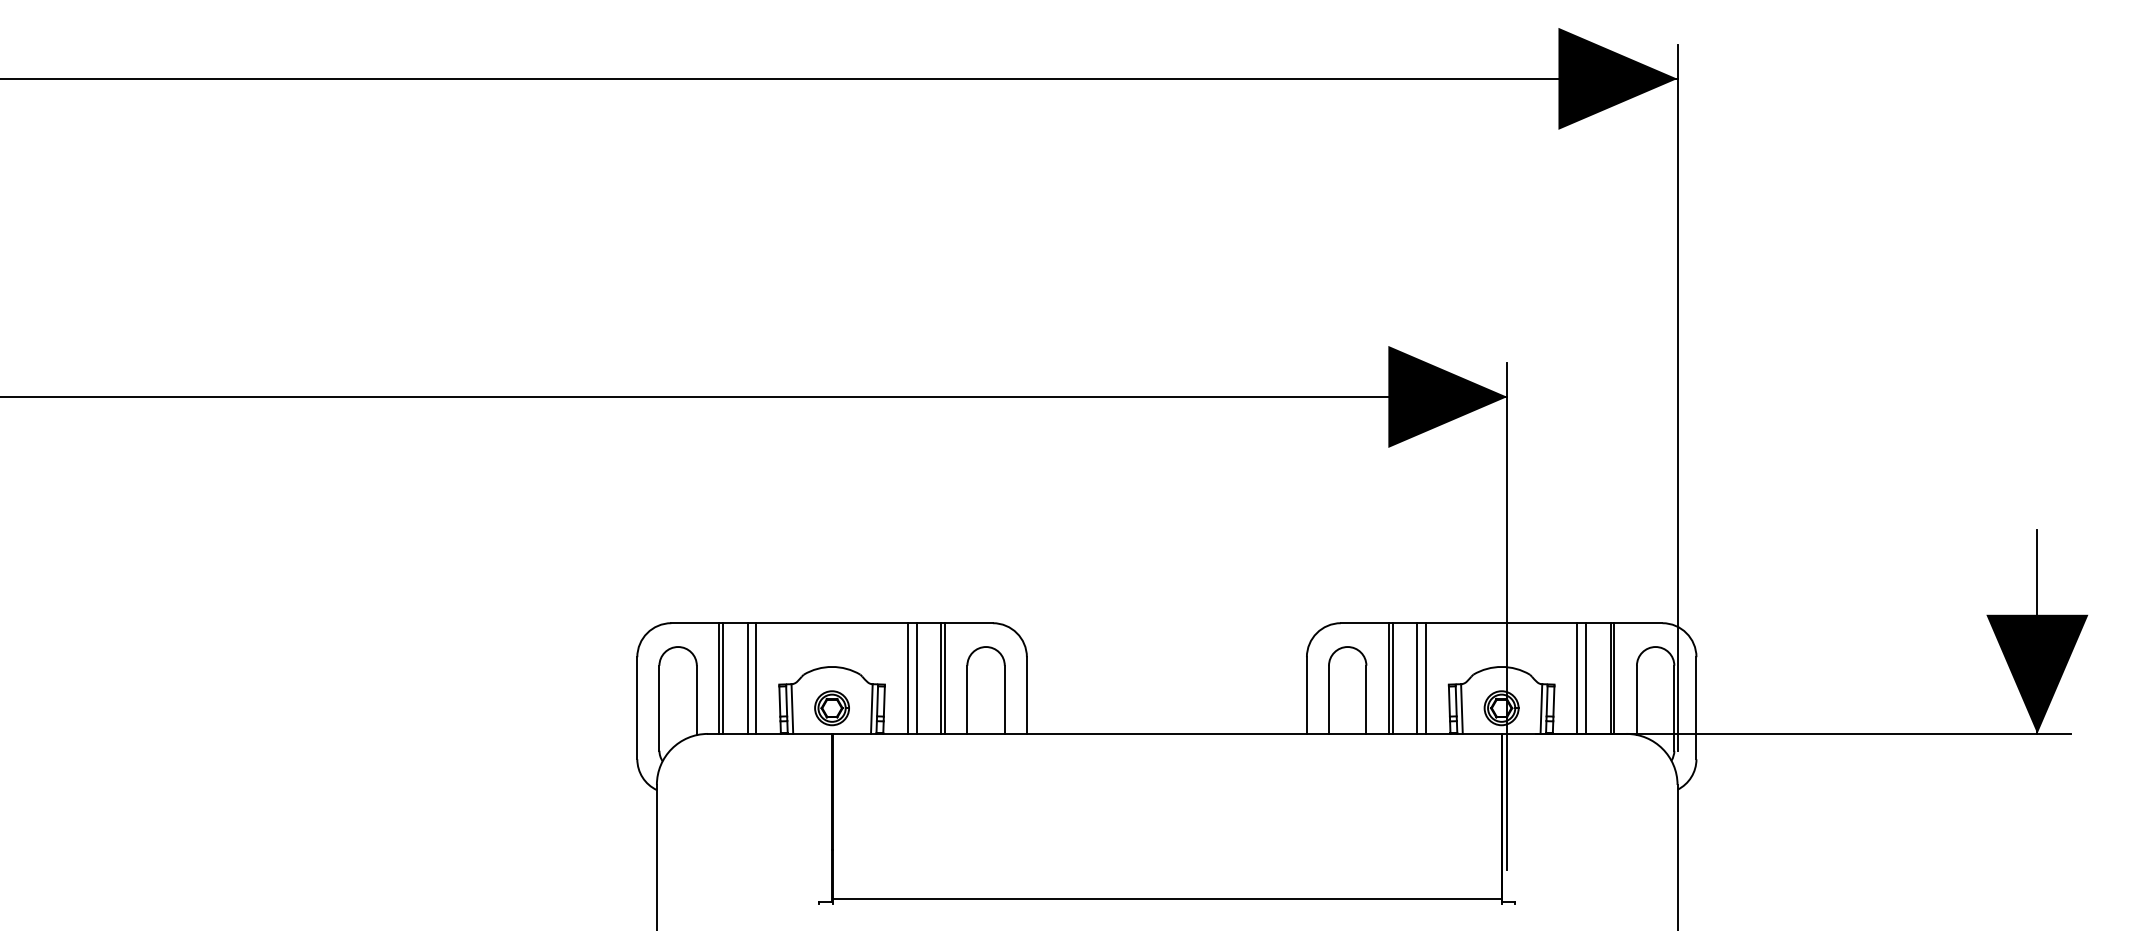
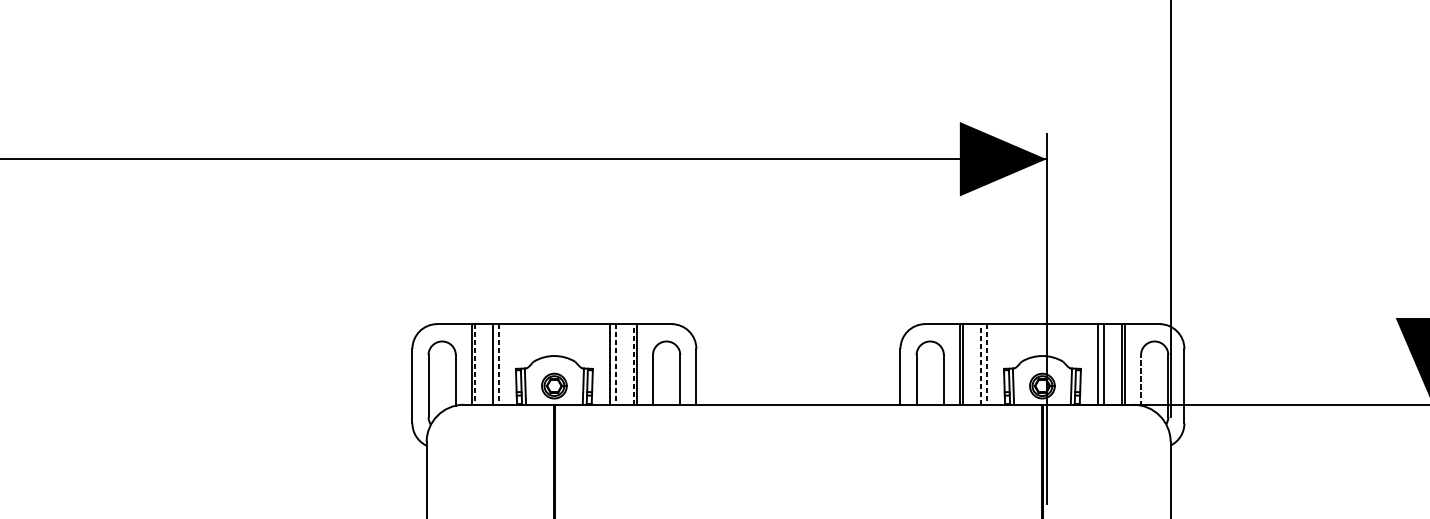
line: (940, 678) -> (633, 364), solid -> dashed
line: (1417, 678) -> (981, 364), solid -> dashed
line: (723, 679) -> (475, 365), solid -> dashed
line: (756, 679) -> (499, 365), solid -> dashed
line: (916, 679) -> (615, 365), solid -> dashed
line: (1425, 679) -> (986, 365), solid -> dashed
line: (1636, 700) -> (1140, 380), solid -> dashed

